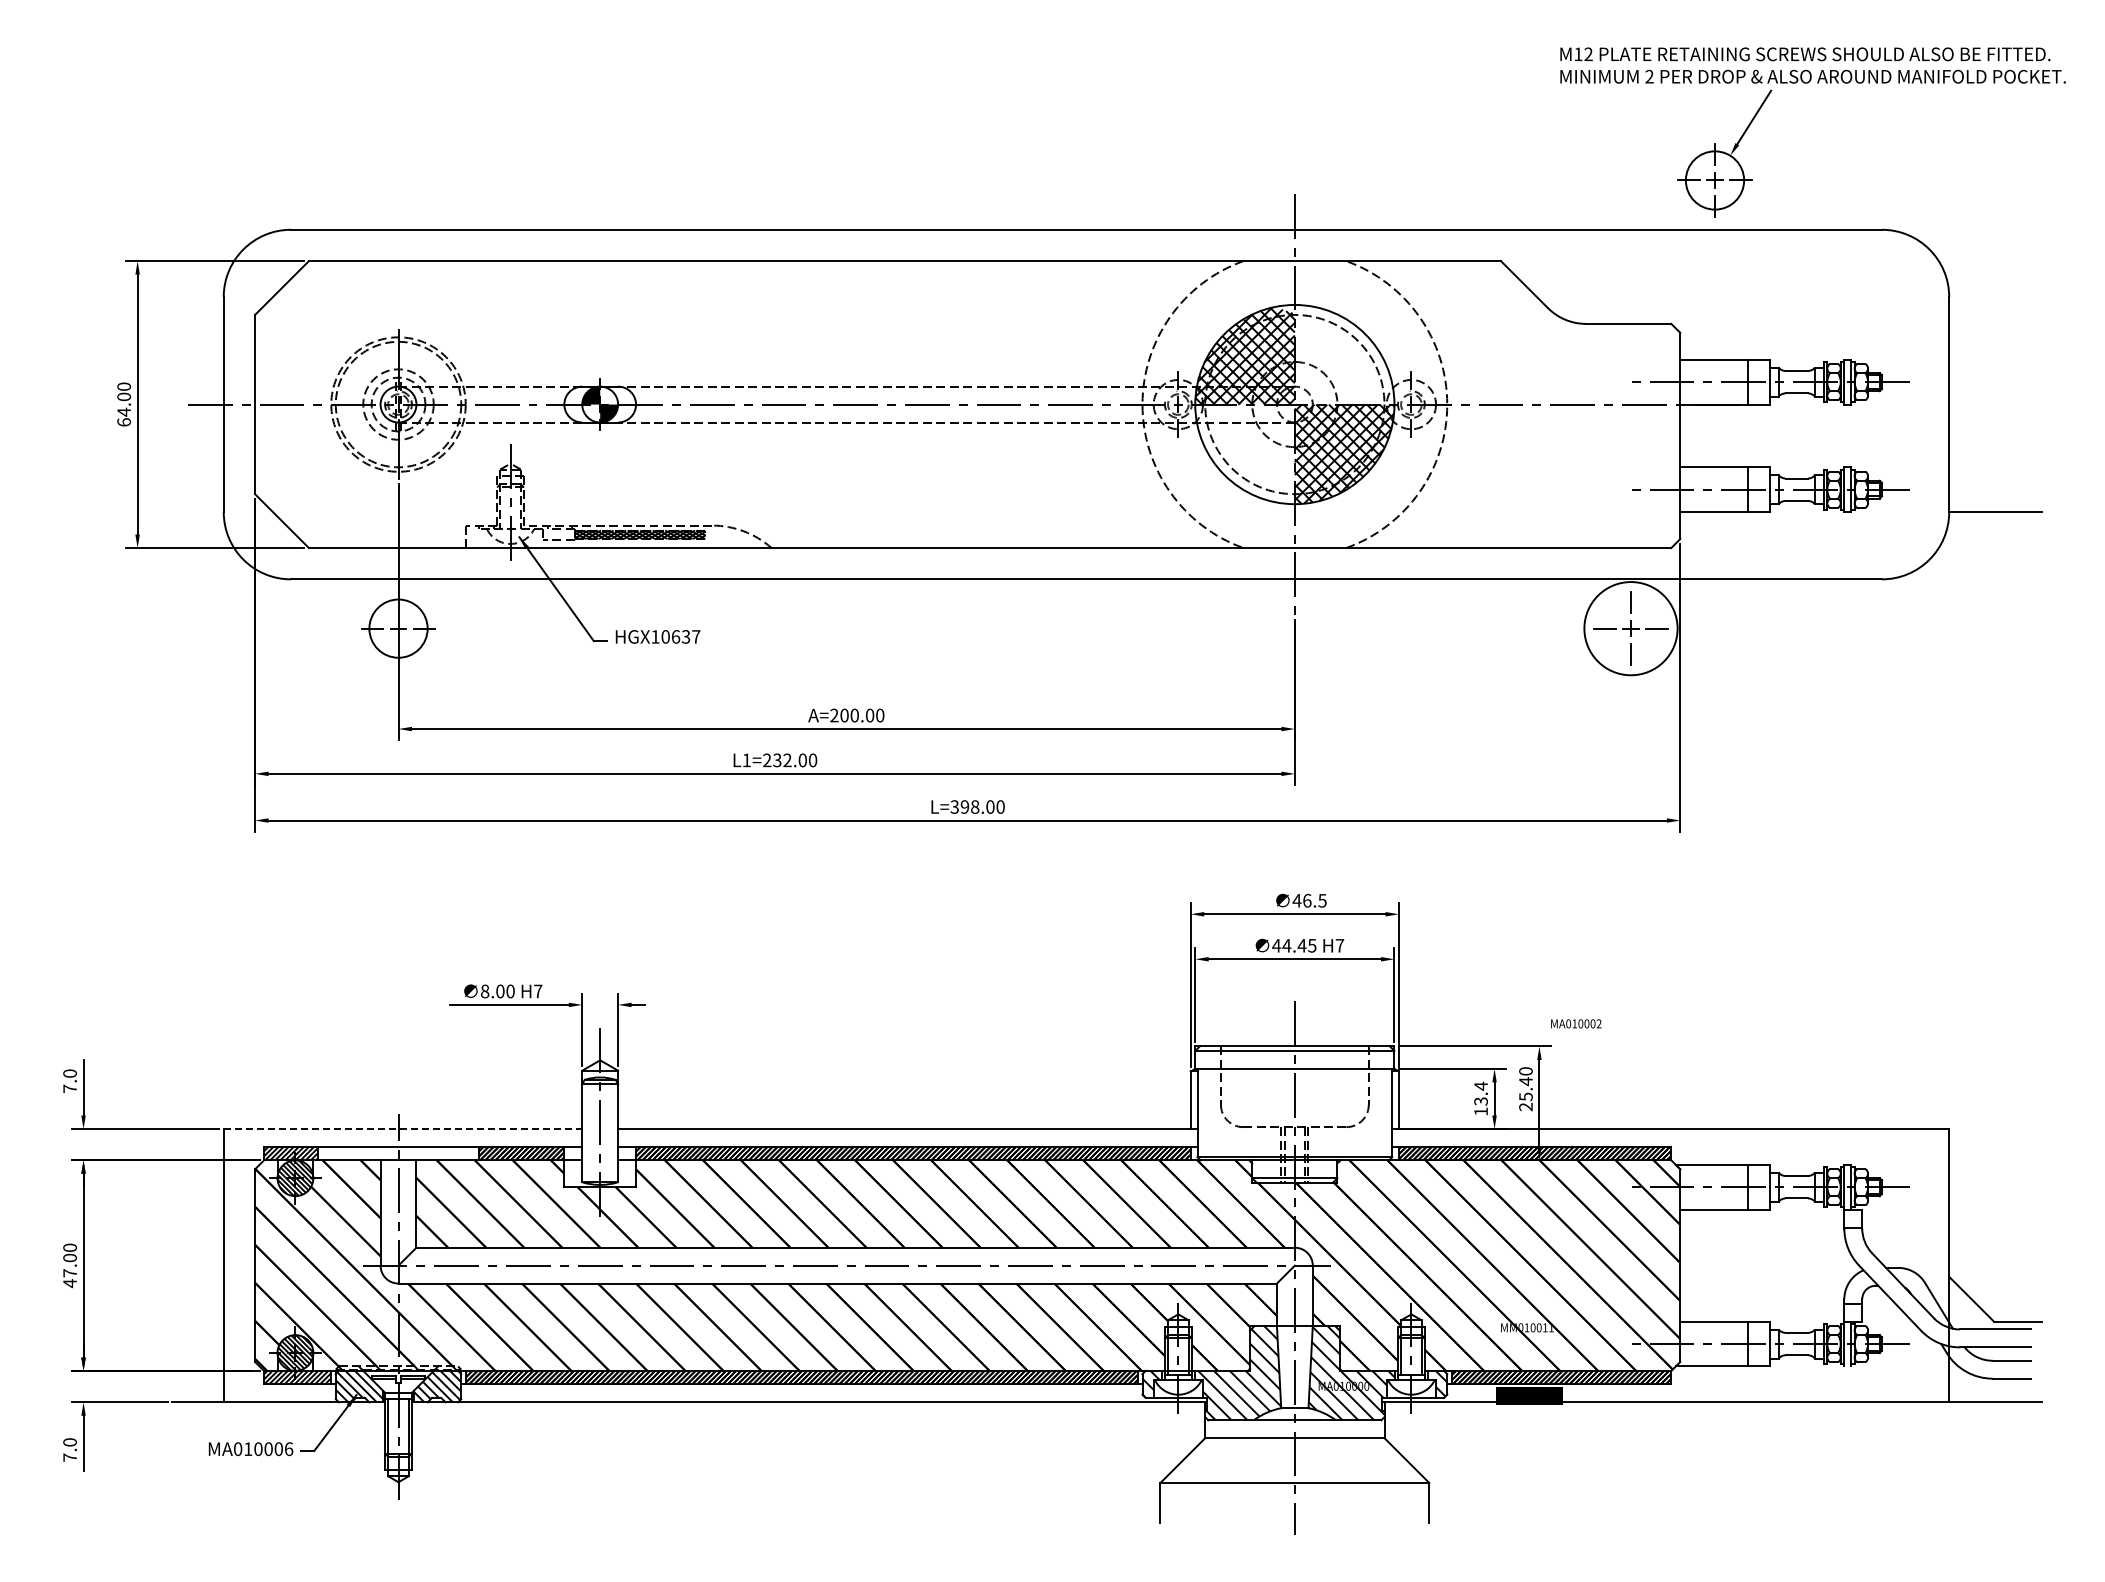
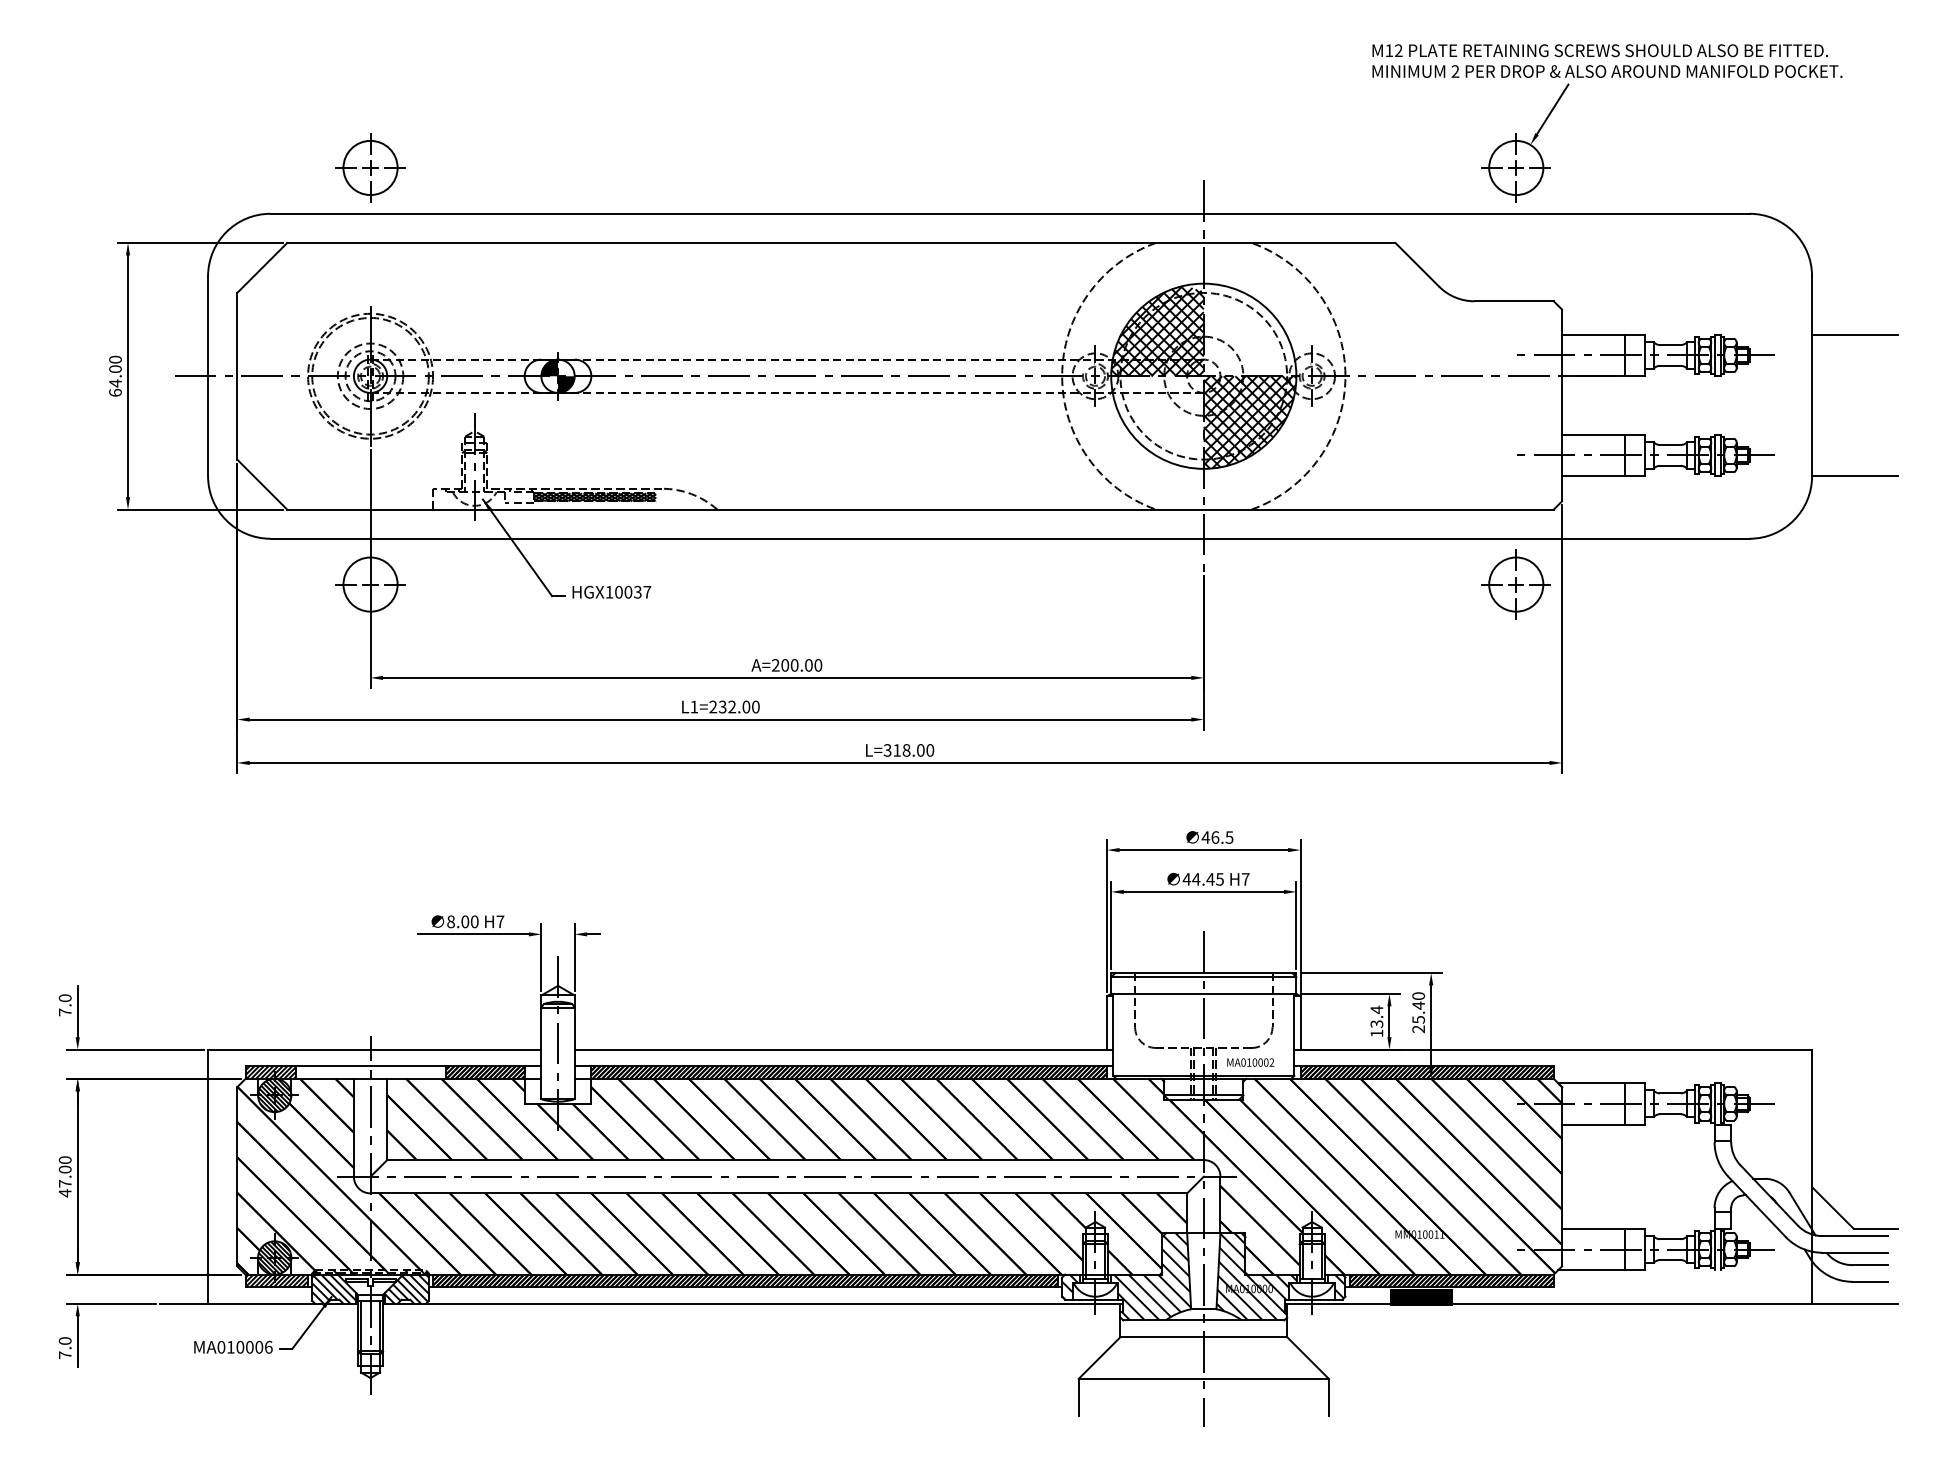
part: (1807, 83) -> (1602, 77), moved
part: (398, 180) -> (370, 167), added
line: (1995, 359) -> (1855, 334), added
circle: (1630, 628) -> (1515, 584), size x0.62
text: (675, 636) -> (628, 591), HGX10637 -> HGX10037
text: (964, 806) -> (896, 749), L=398.00 -> L=318.00
text: (1576, 1023) -> (1250, 1062), moved
line: (403, 1128) -> (375, 1049), dashed -> solid

